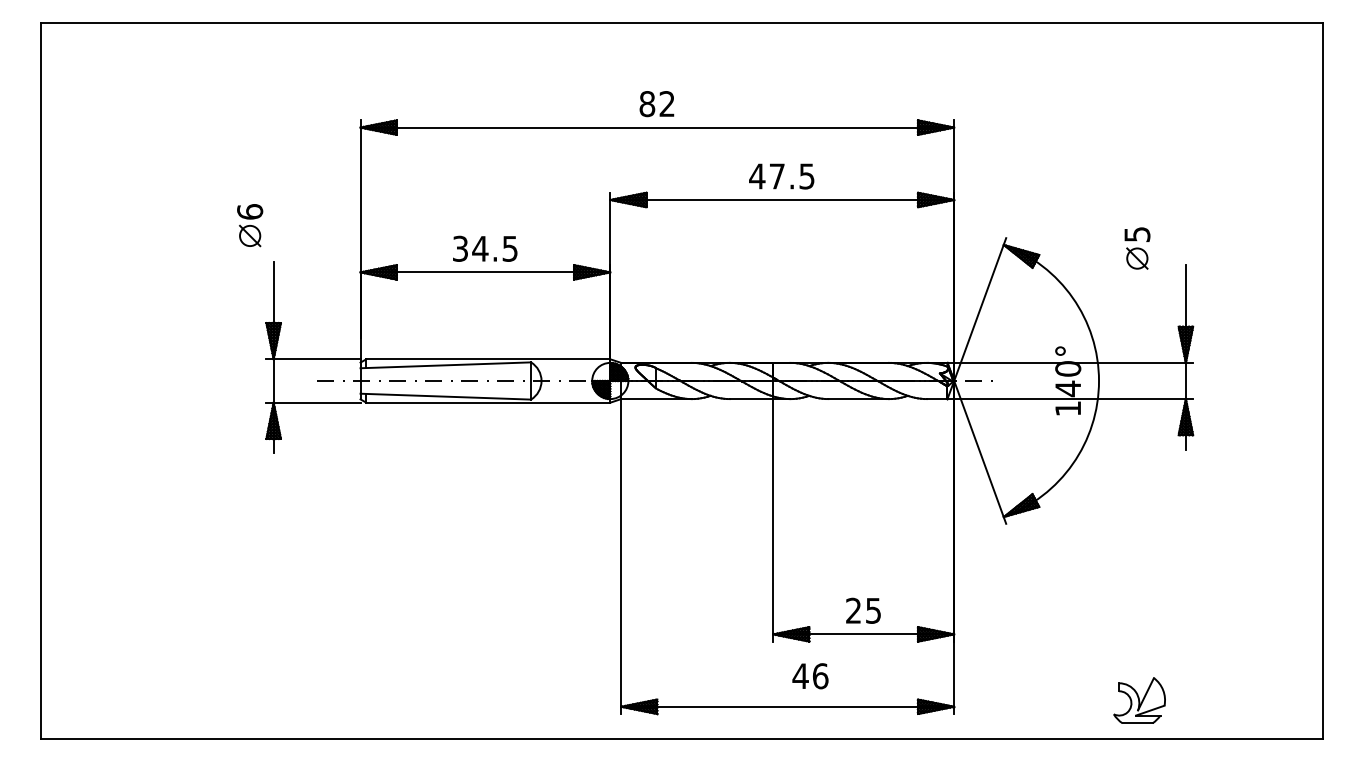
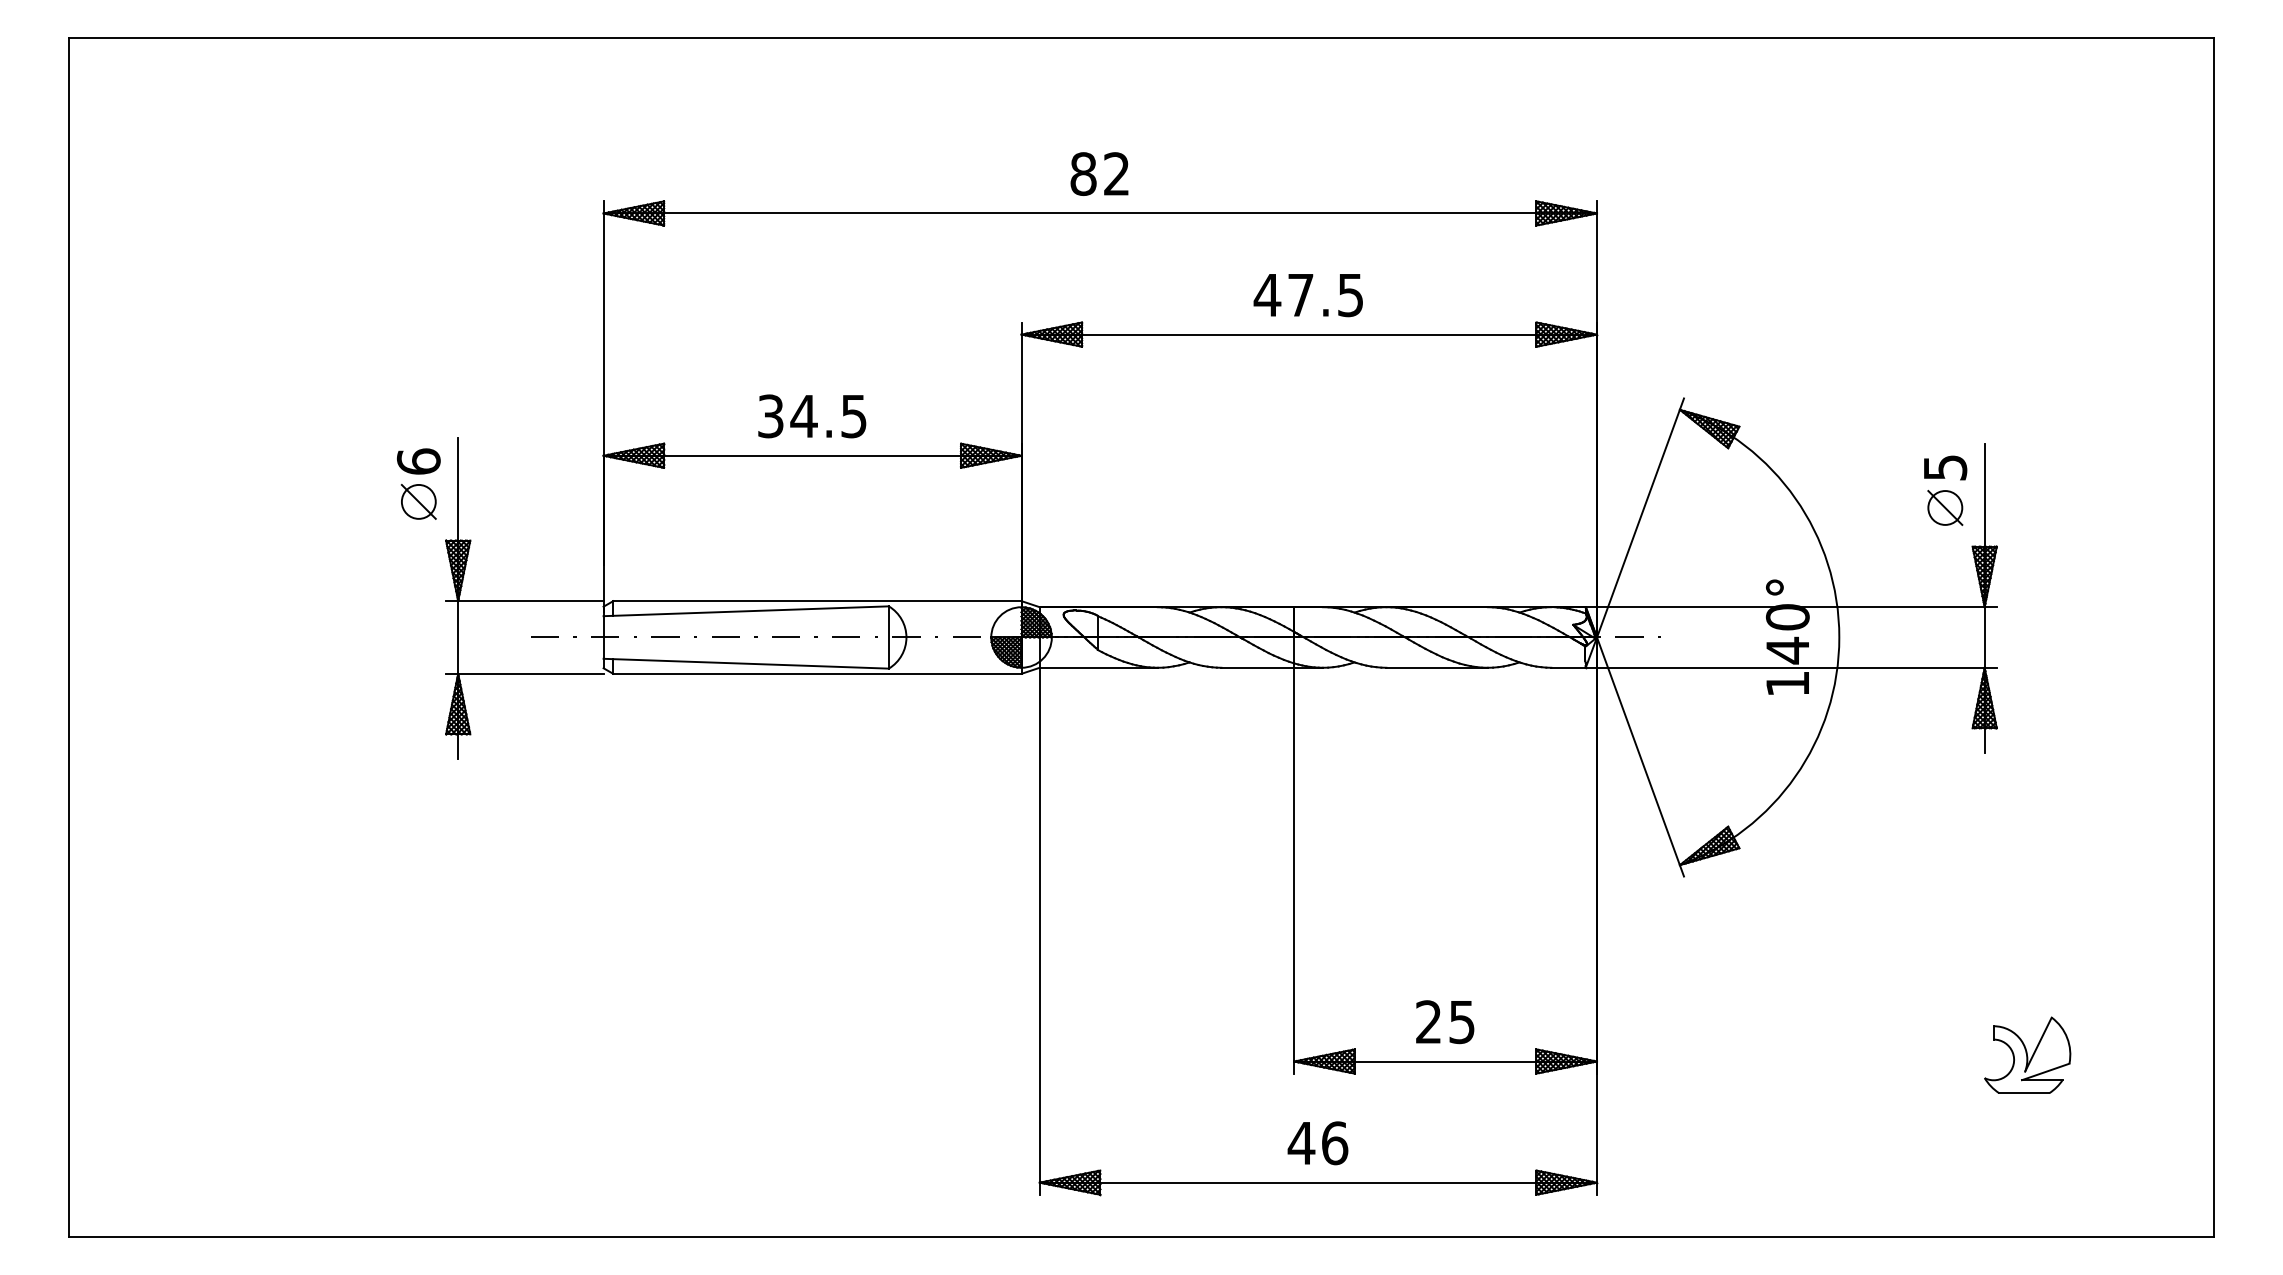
part: (250, 225) -> (419, 484), moved
part: (1137, 248) -> (1945, 491), moved
text: (810, 676) -> (1318, 1143), moved
part: (1139, 700) -> (2027, 1055), moved

